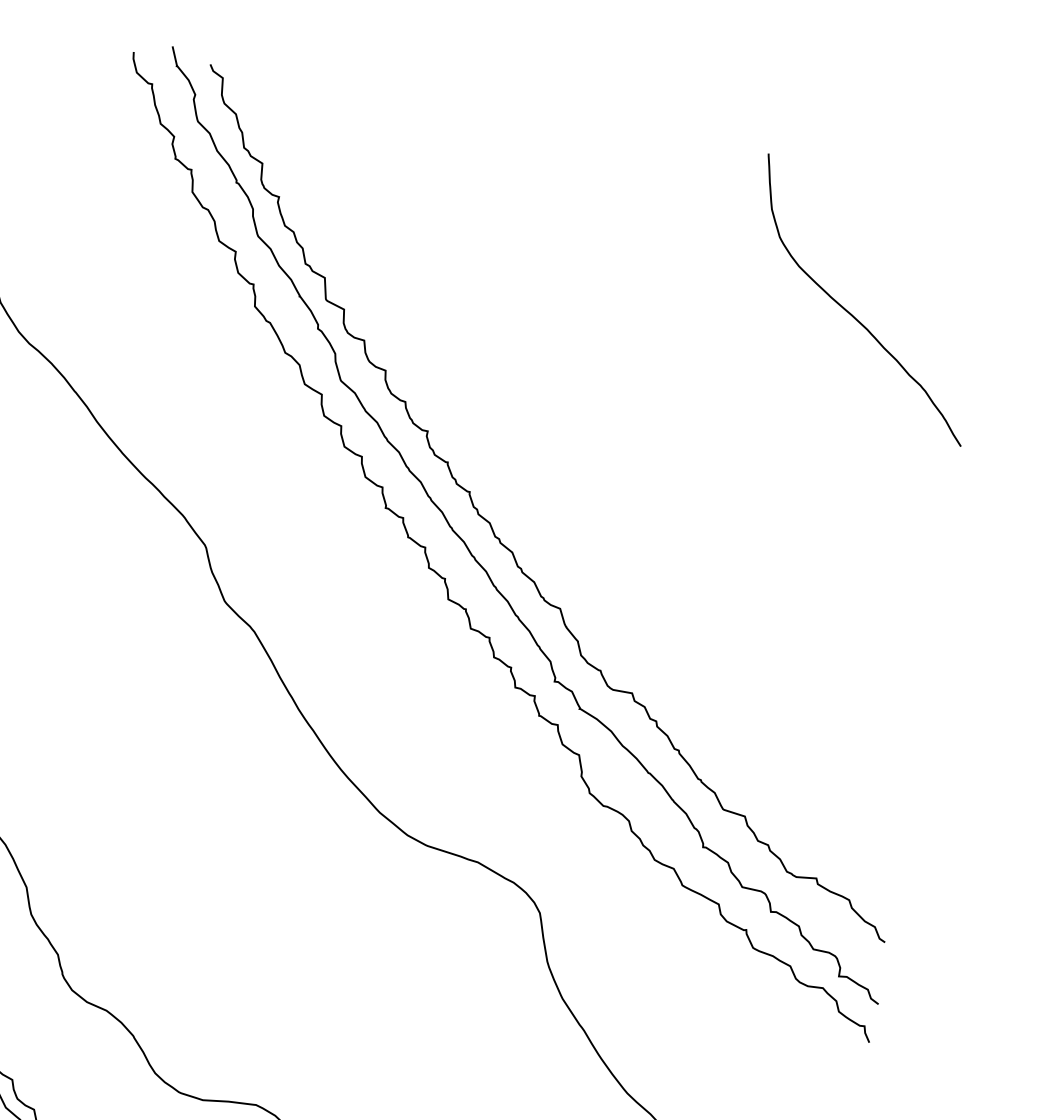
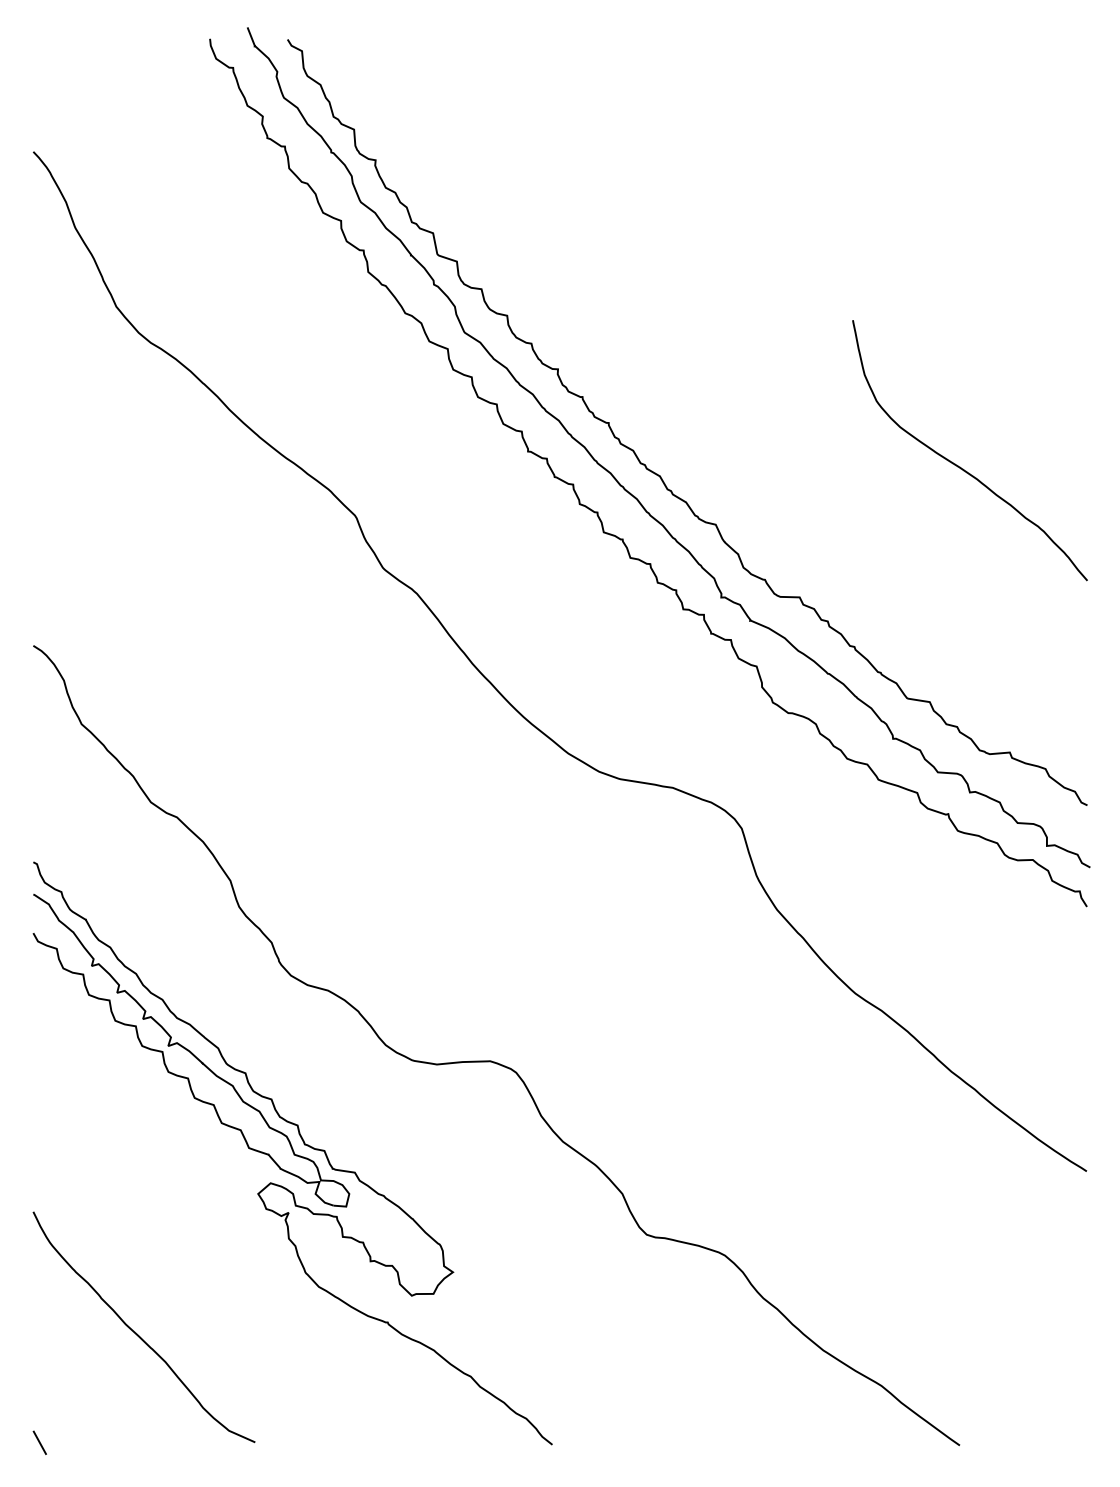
curve: (852, 314) -> (960, 466), moved

